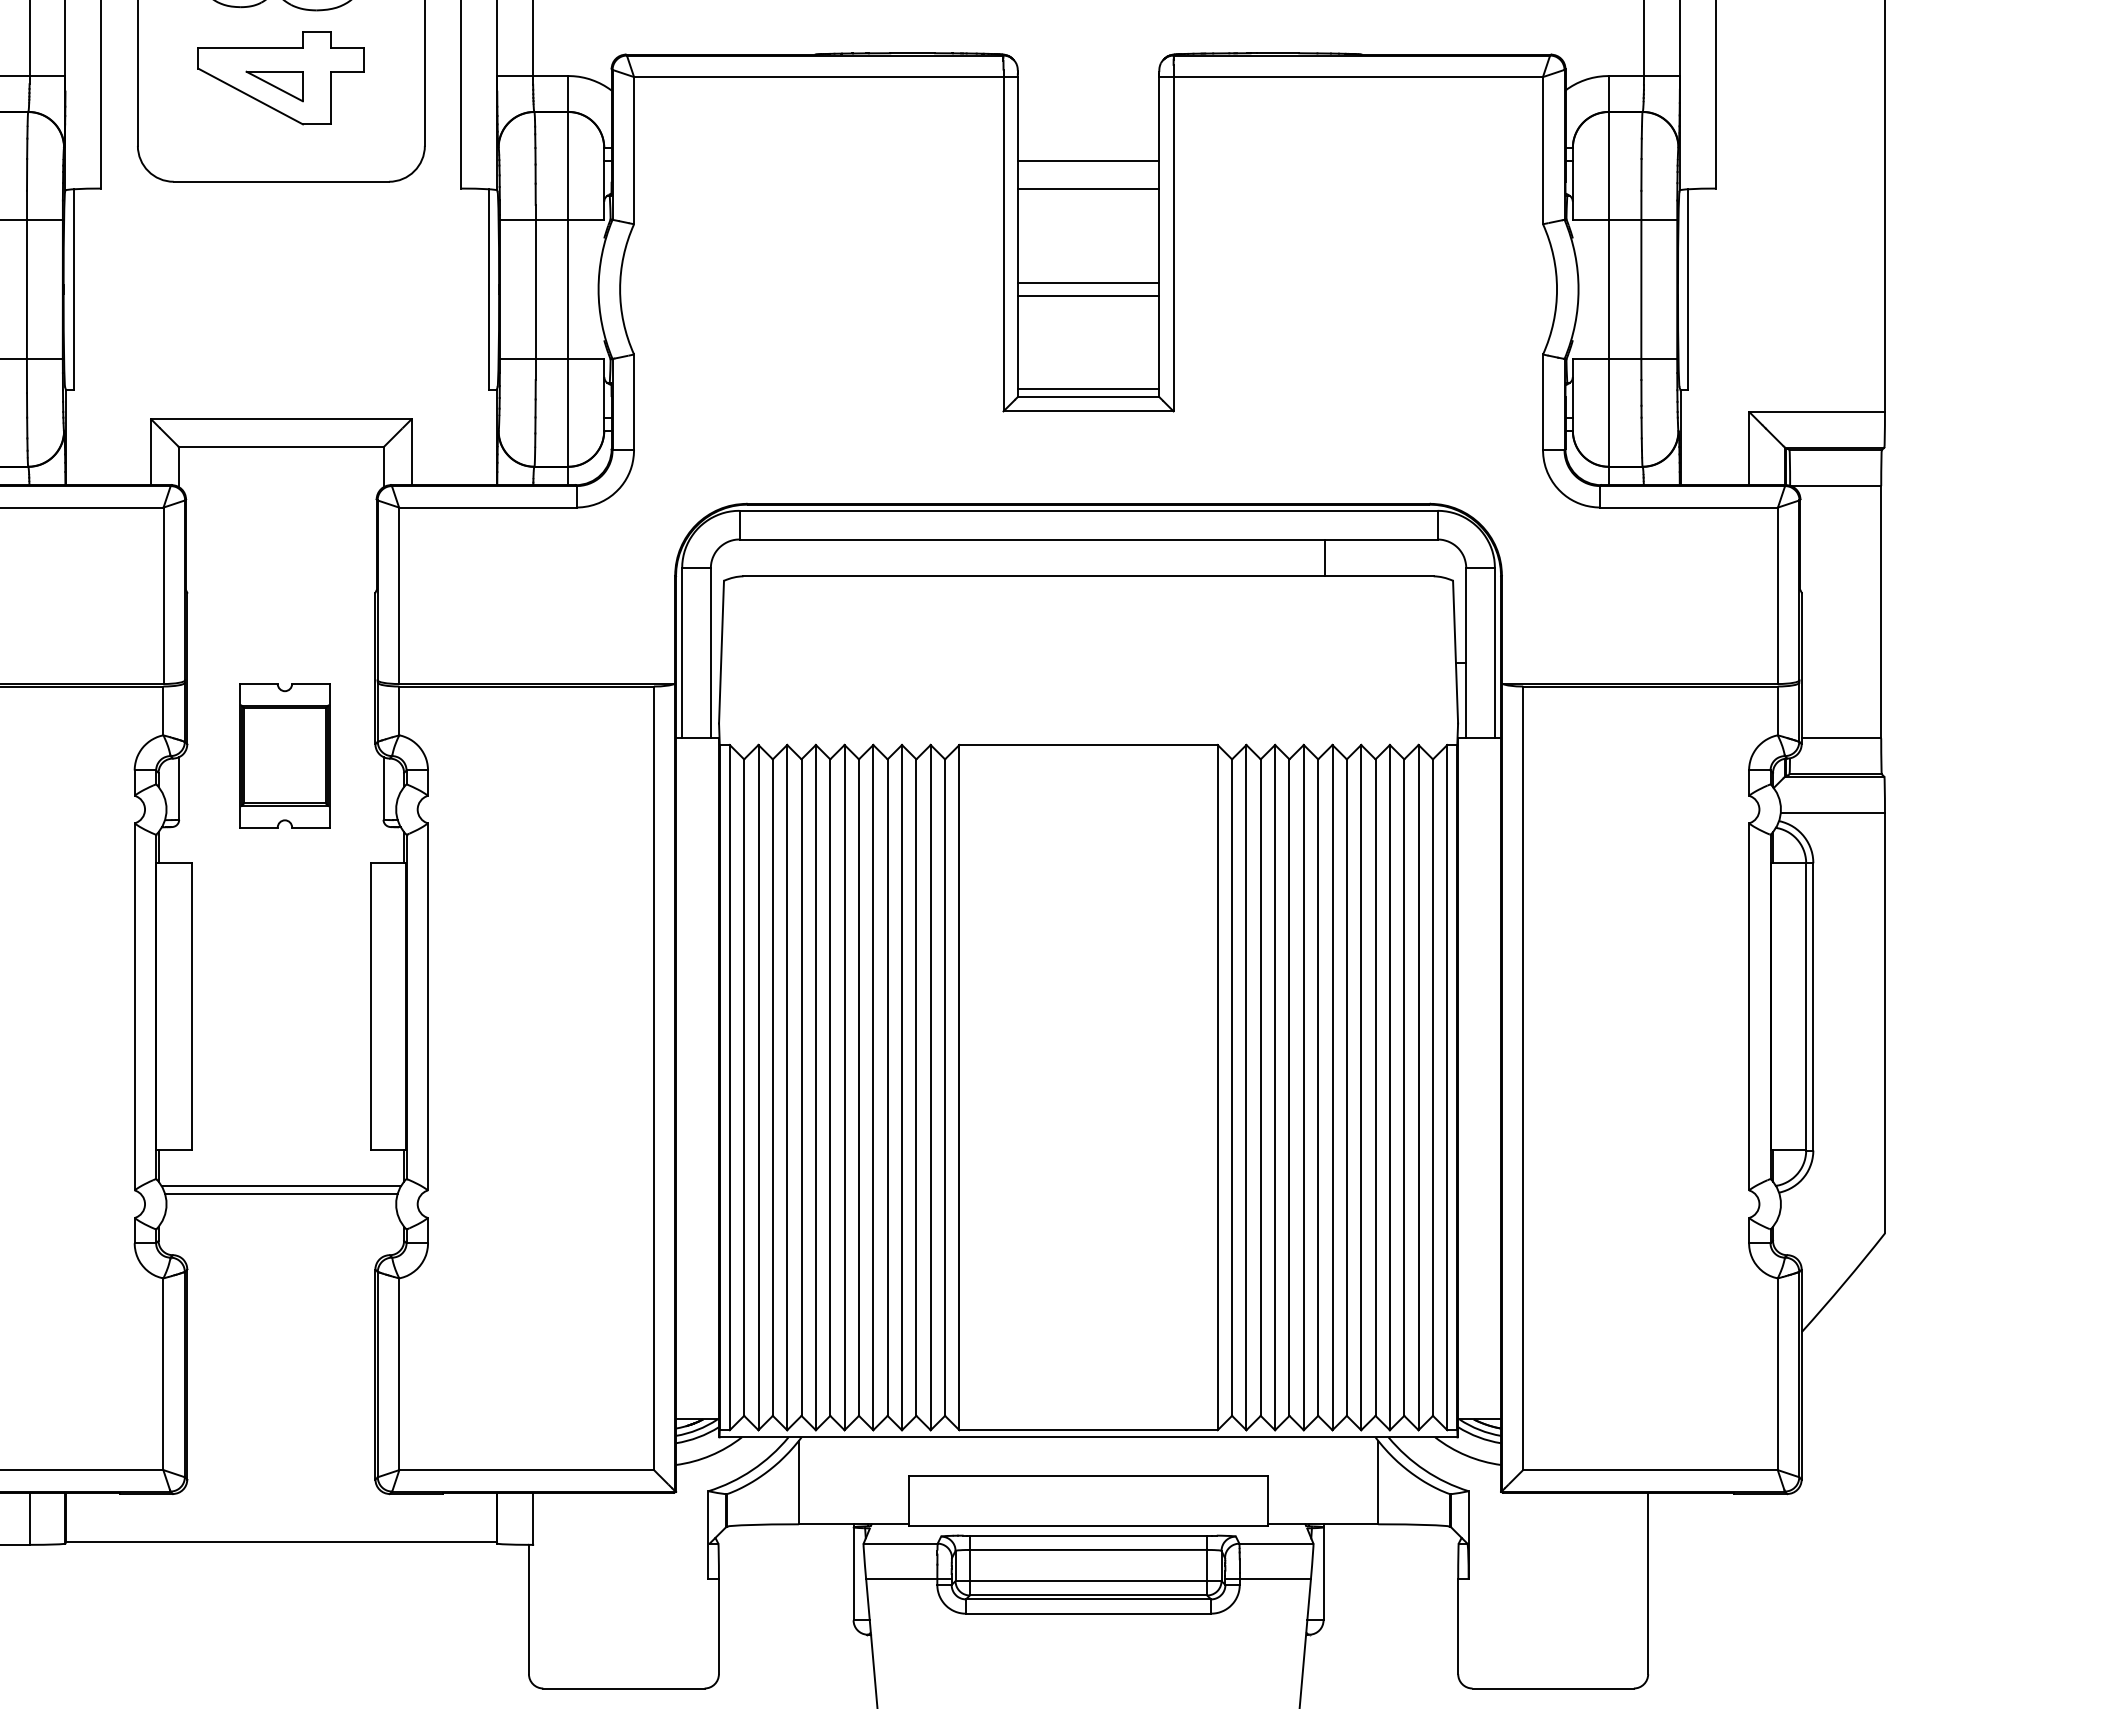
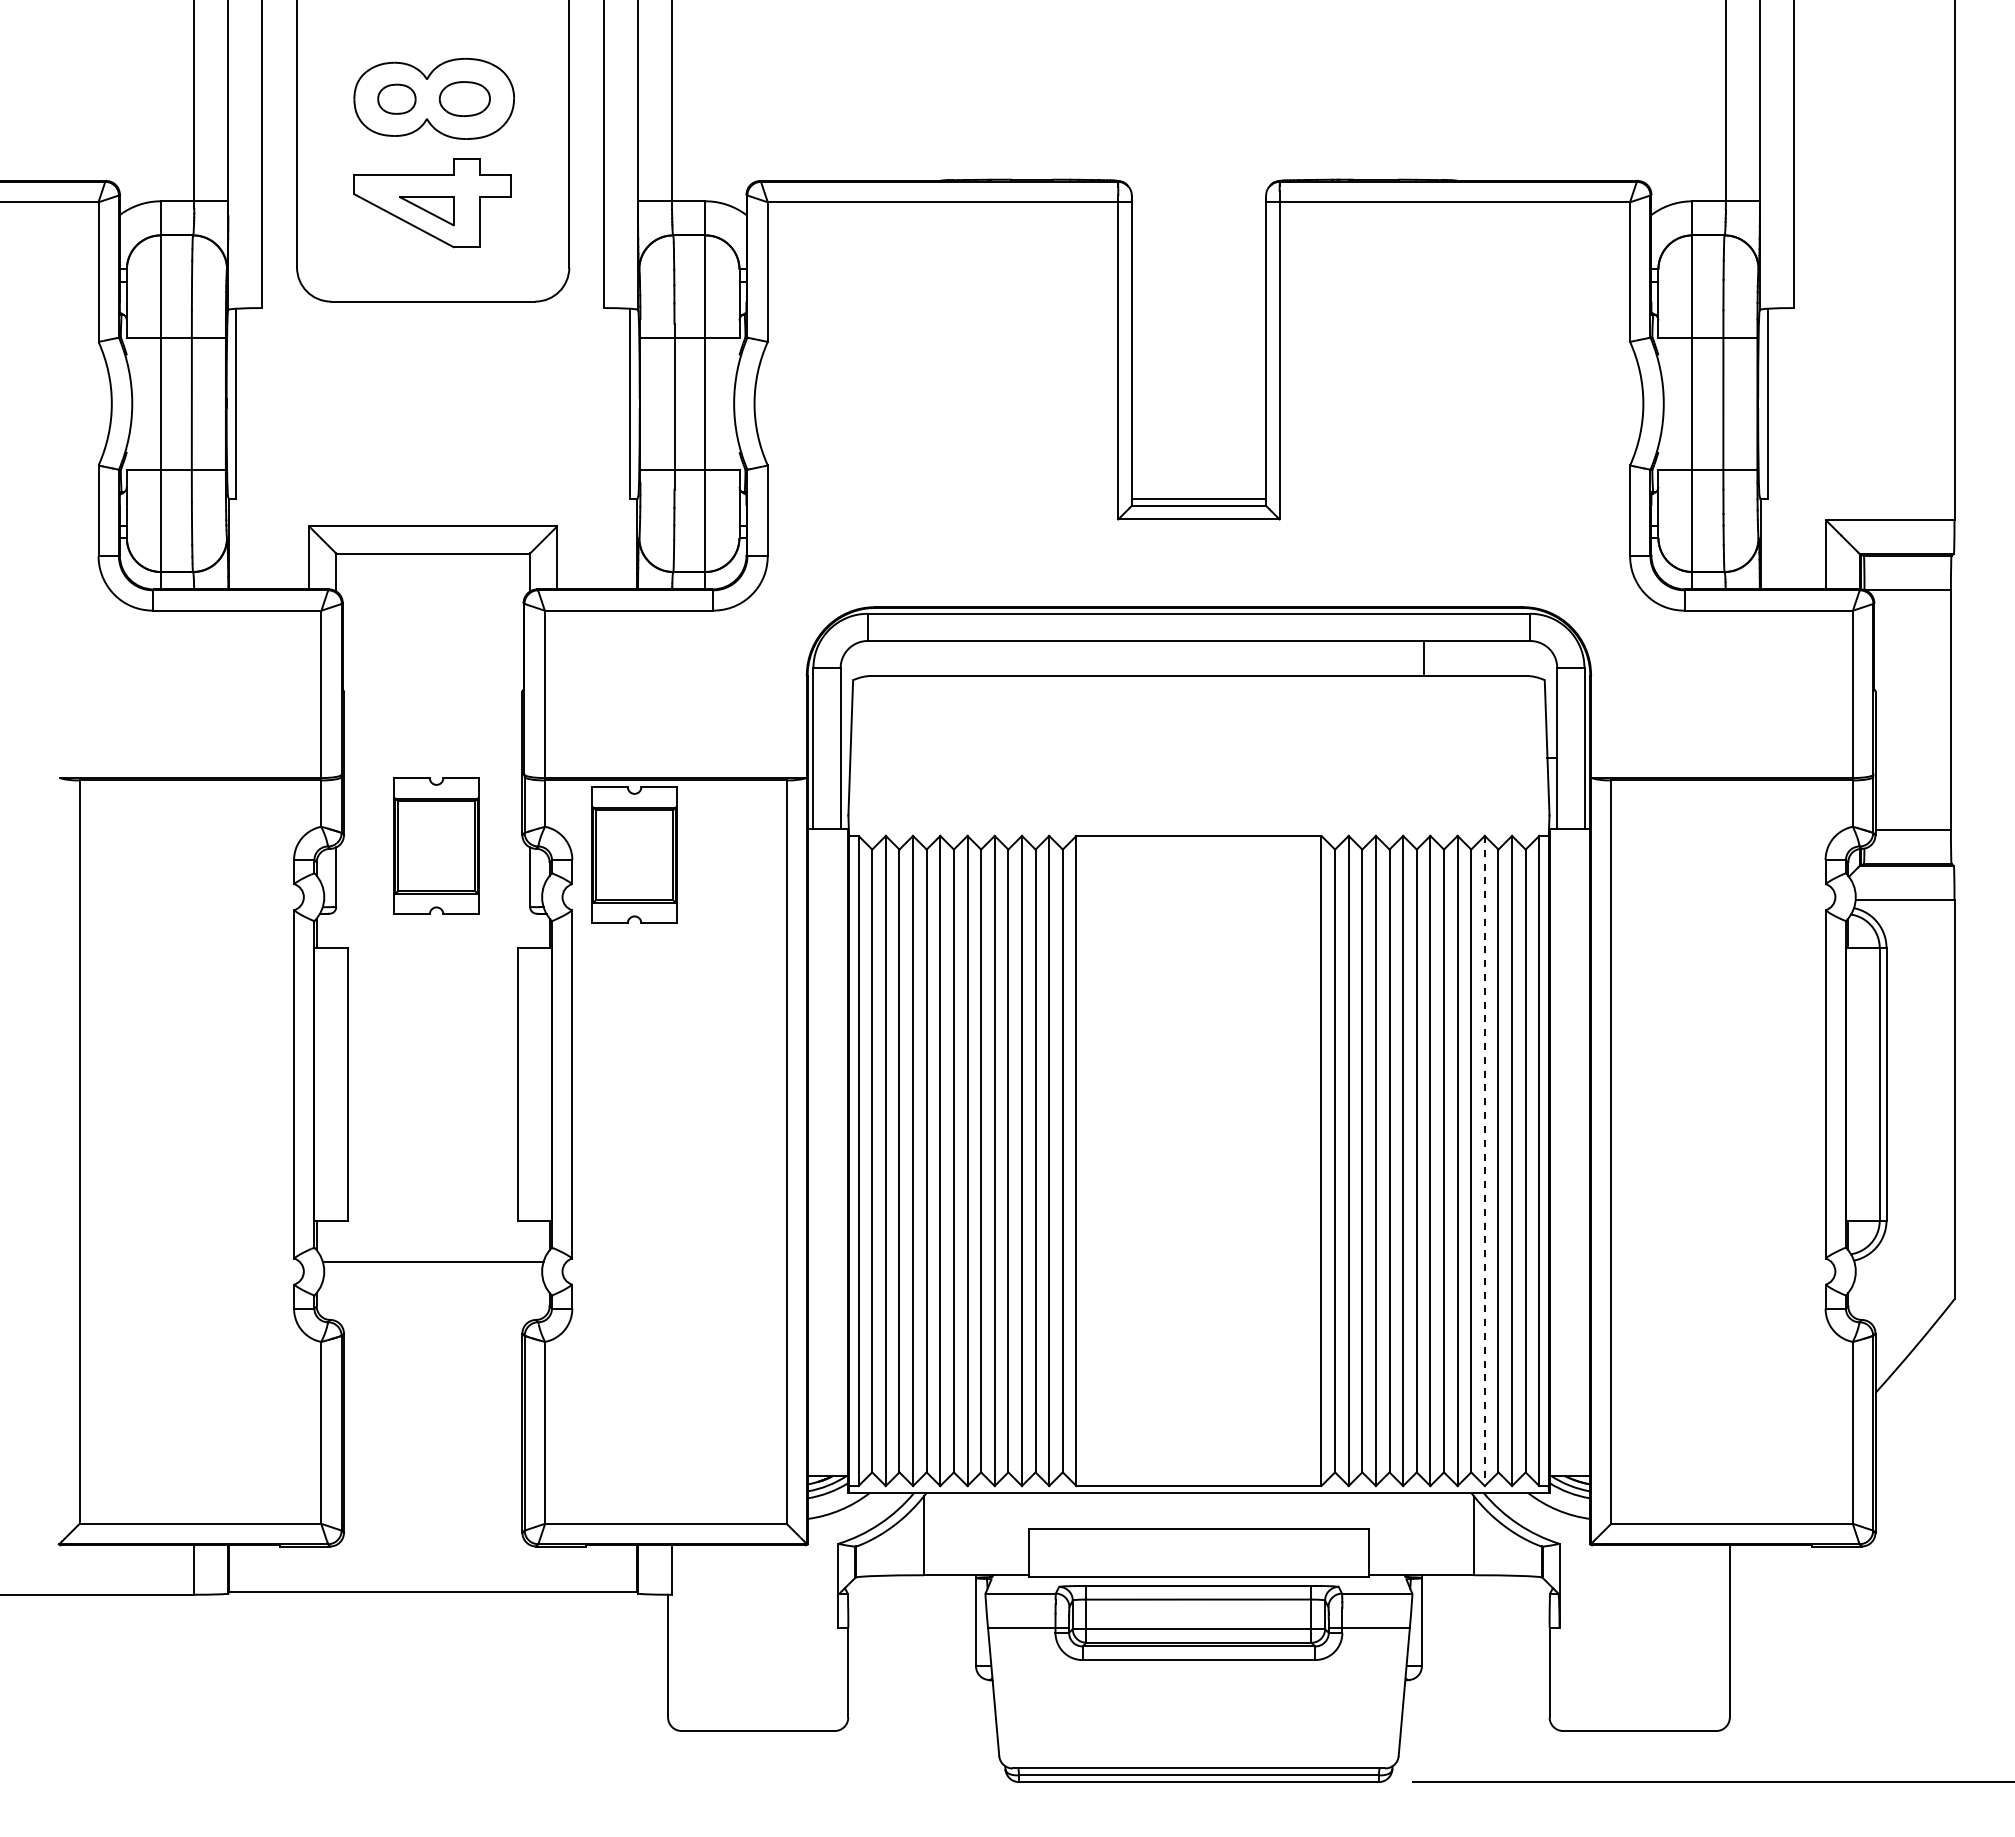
line: (1088, 160) -> (1198, 281), removed
line: (1088, 189) -> (1198, 308), removed
line: (1088, 282) -> (1198, 397), removed
line: (1088, 296) -> (1198, 410), removed
part: (493, 764) -> (634, 854), added
line: (1389, 1088) -> (1484, 1161), solid -> dashed
line: (280, 1186) -> (432, 1254), removed

